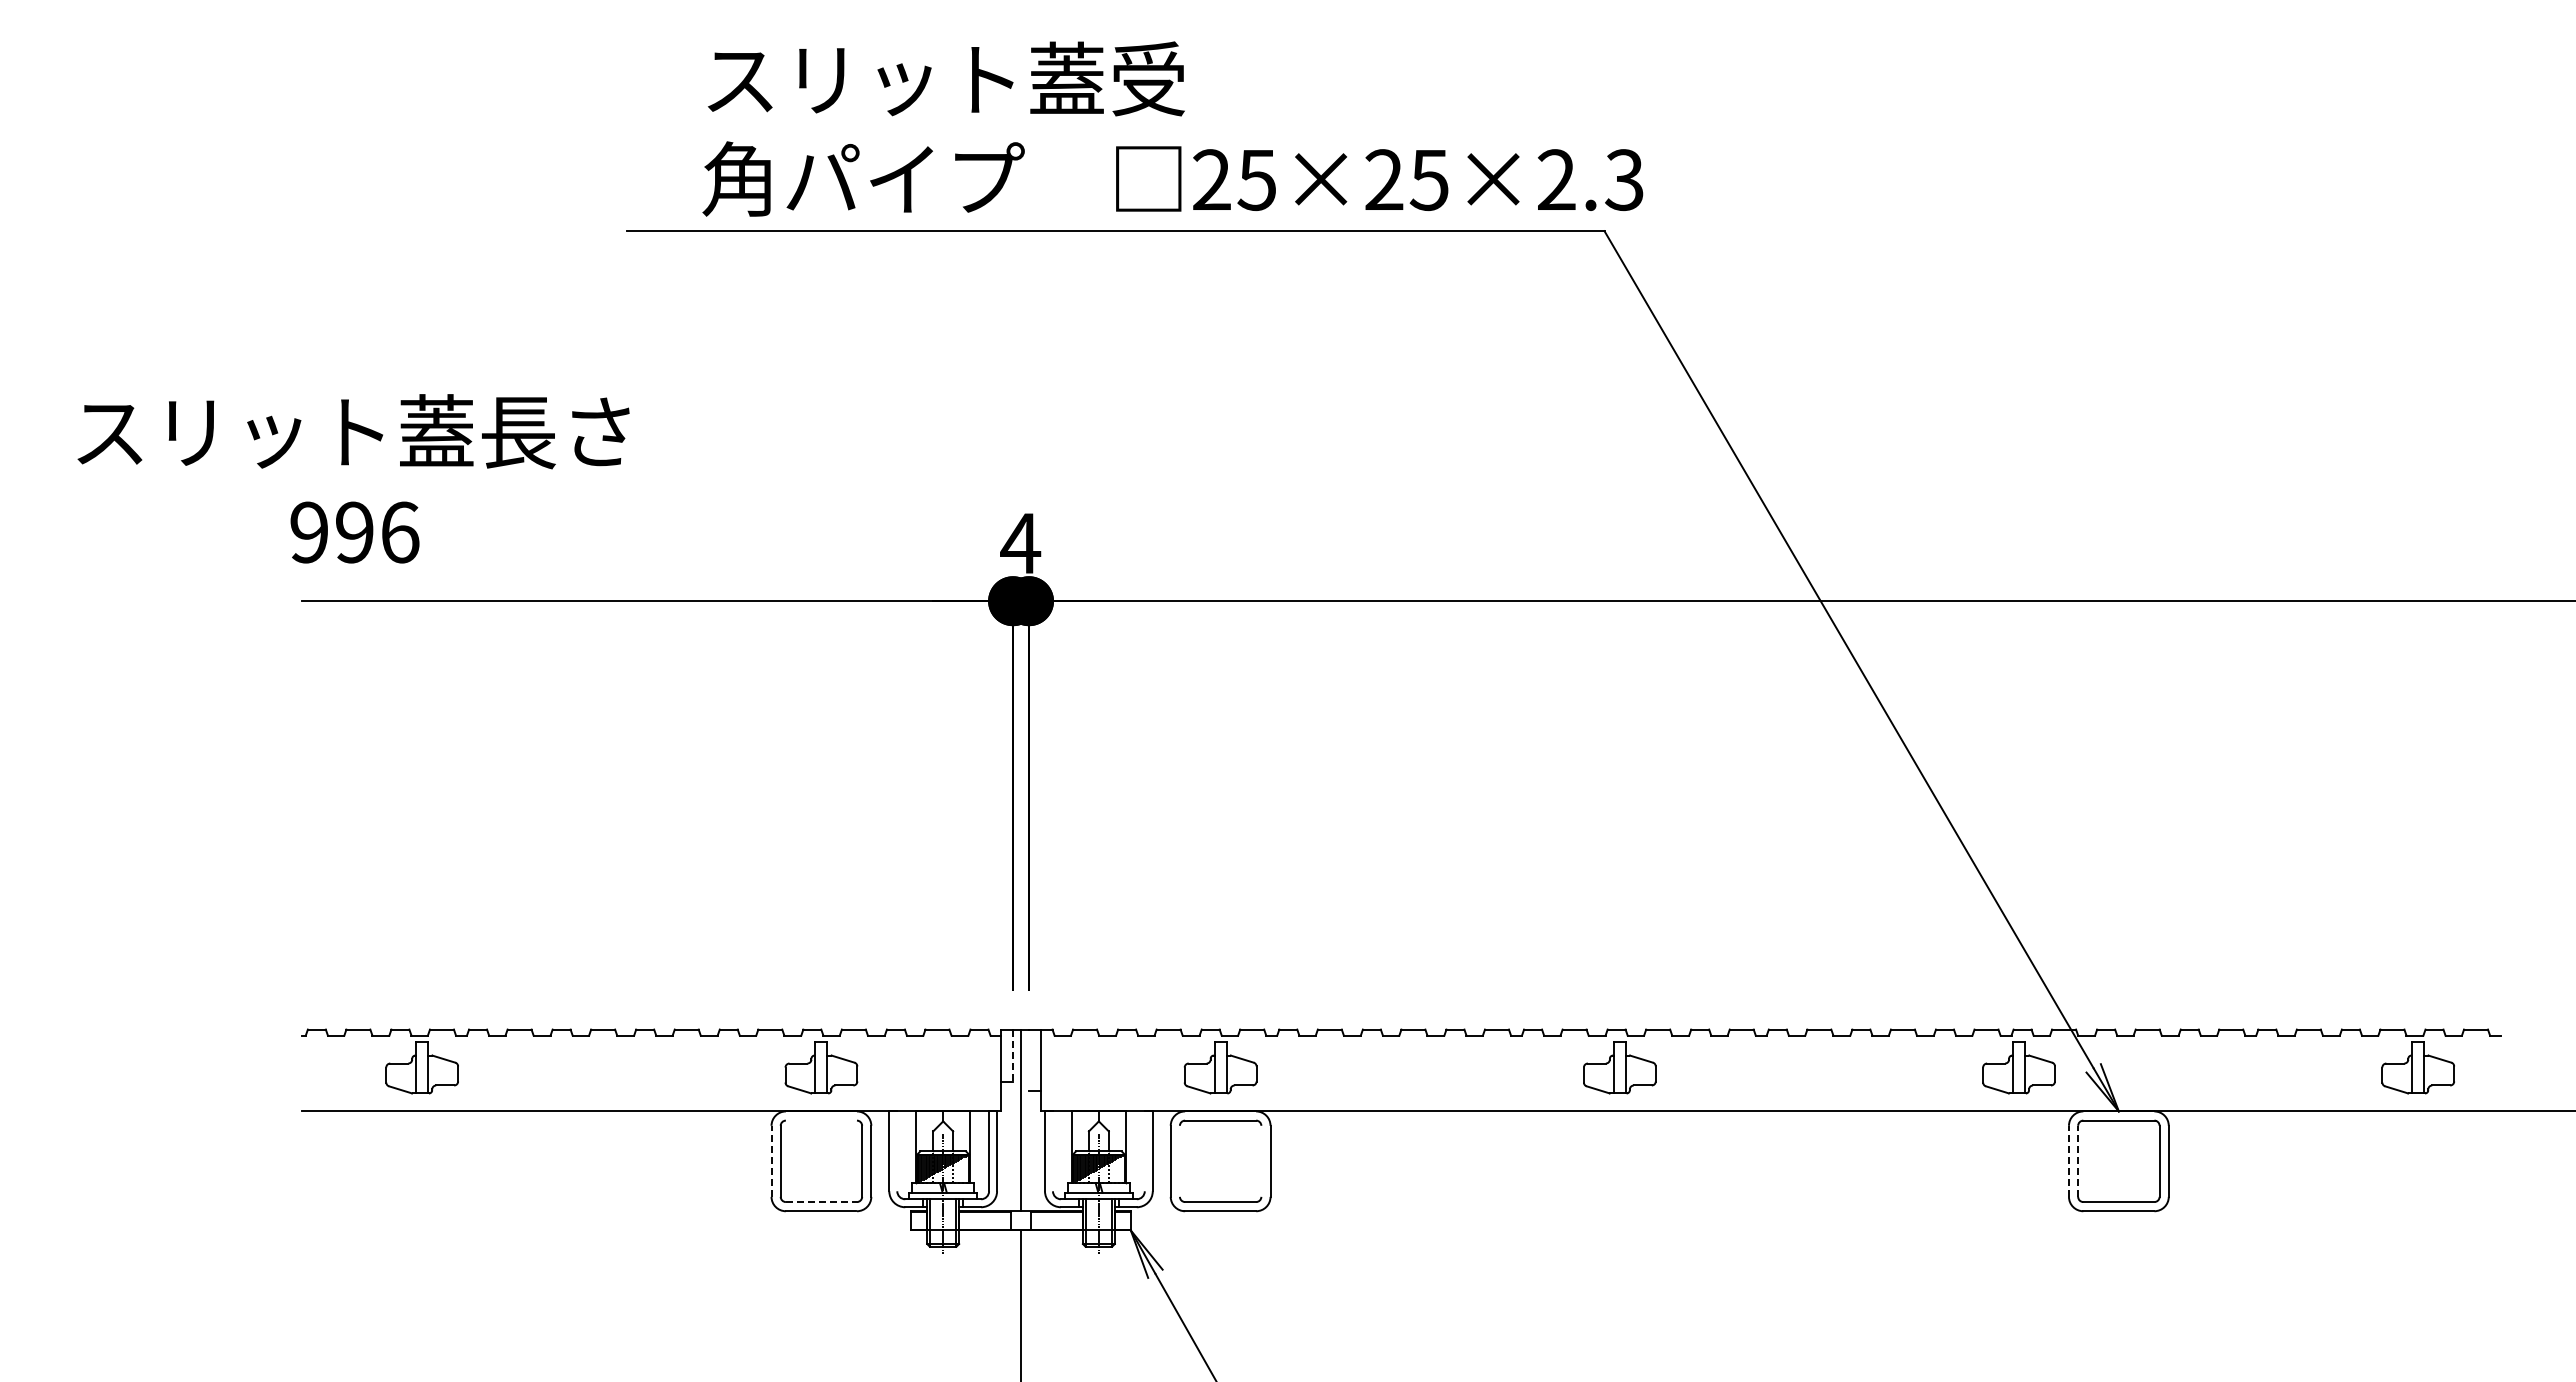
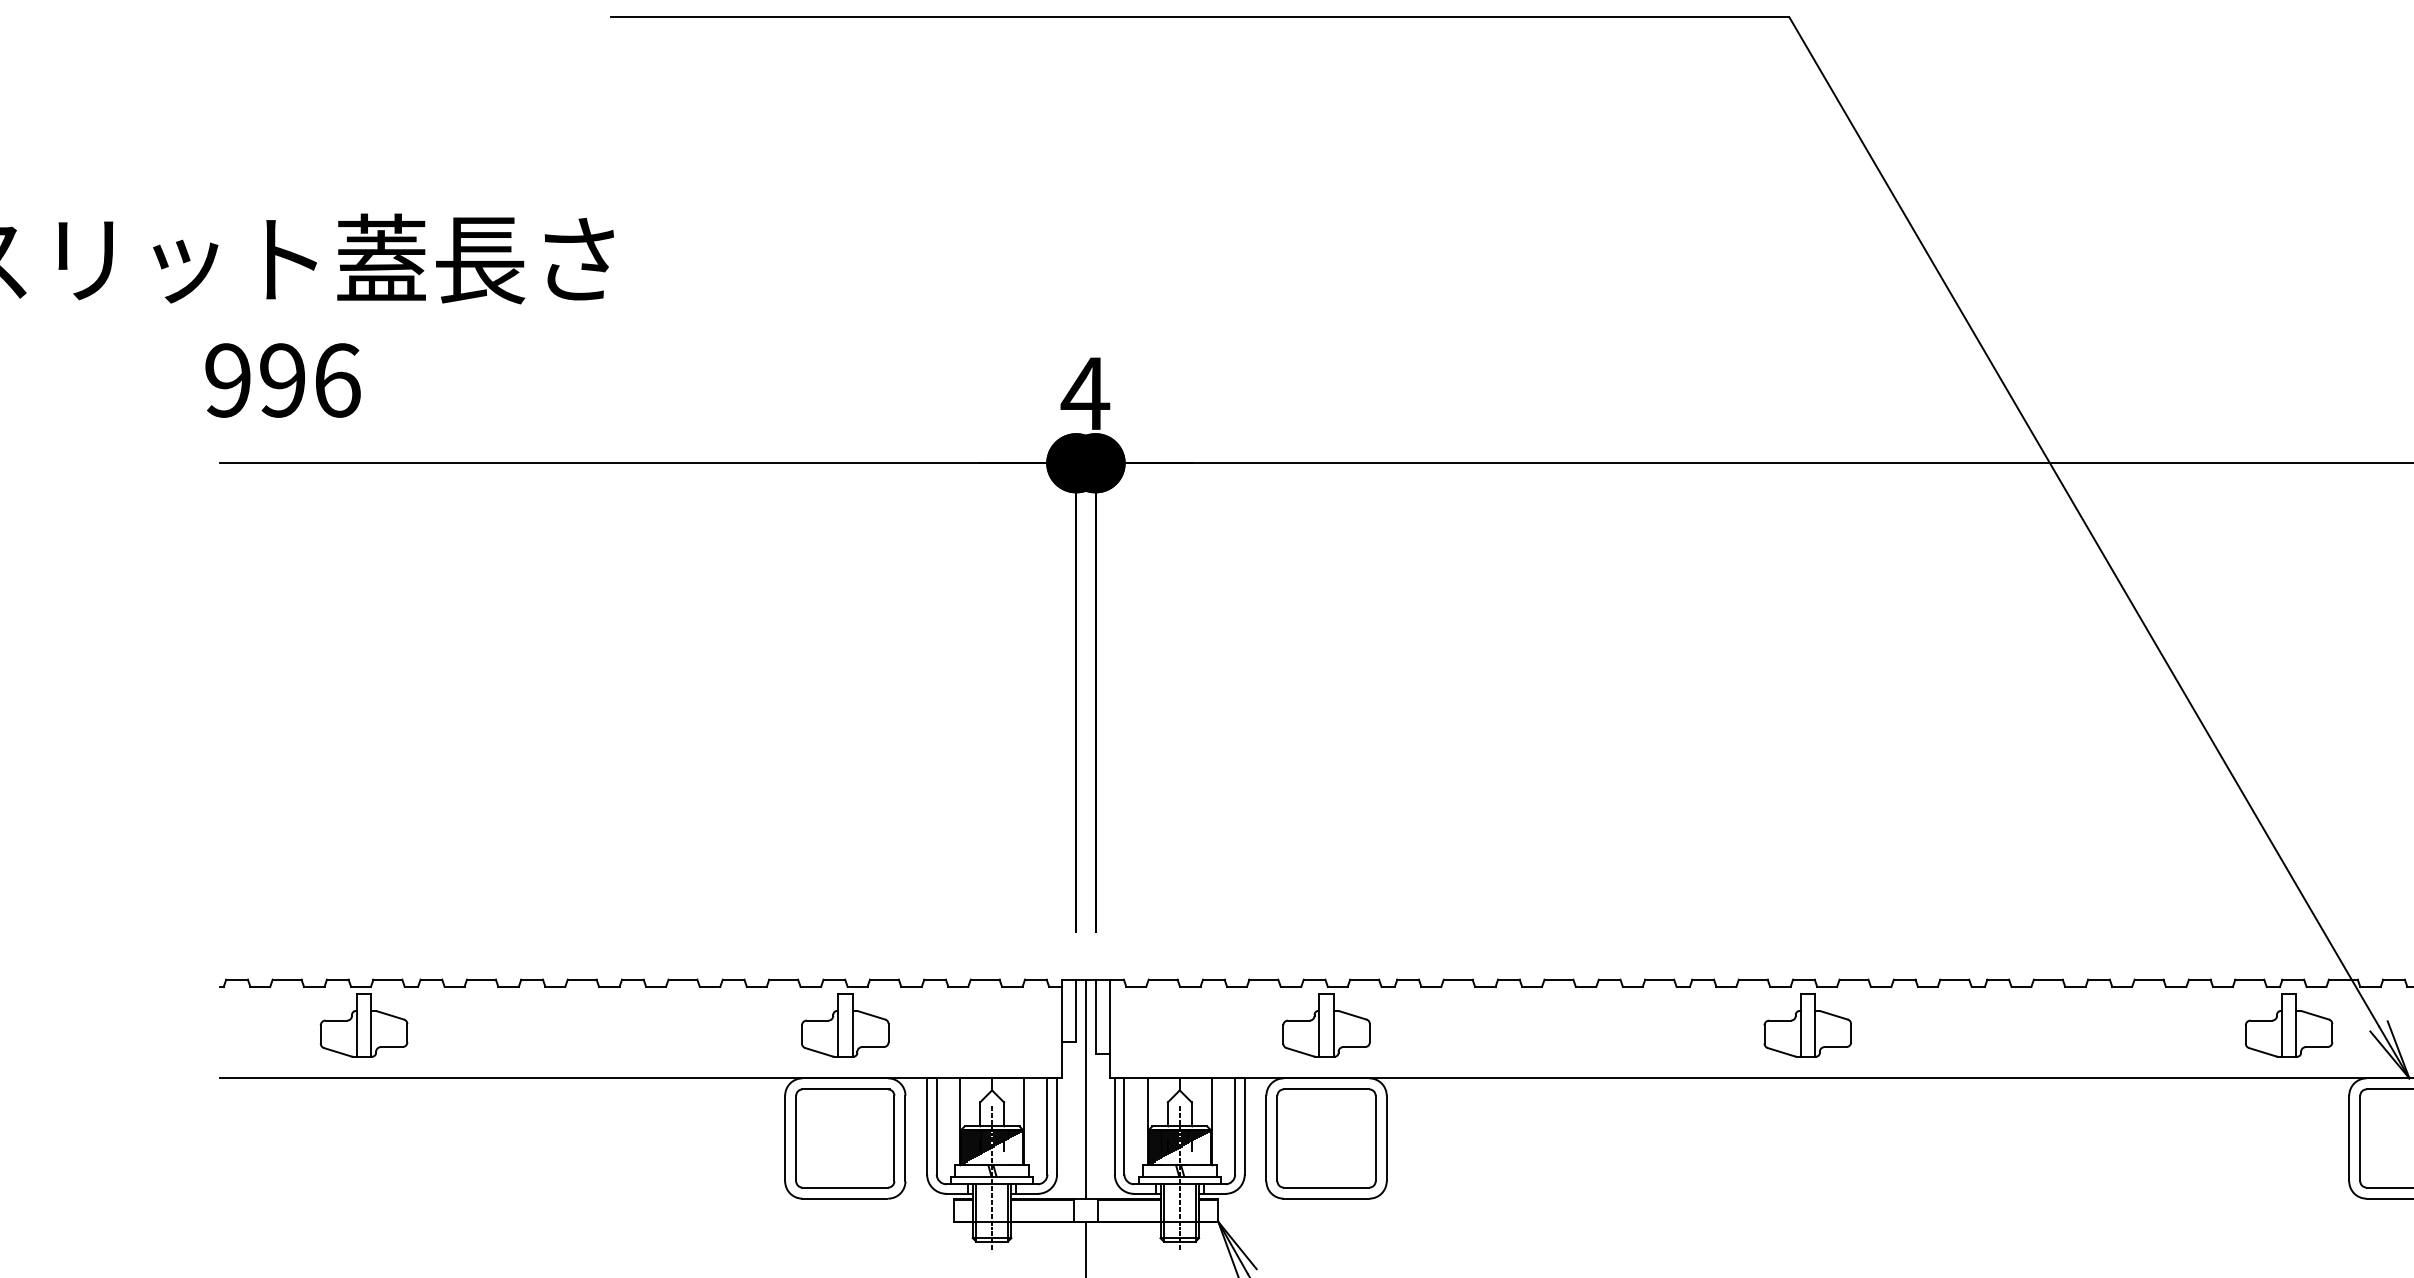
line: (1013, 1055) -> (1076, 1010), dashed -> solid
line: (1029, 1060) -> (1096, 1016), added
line: (821, 1120) -> (845, 1089), added
line: (897, 1151) -> (937, 1126), added
line: (1052, 1151) -> (1123, 1126), added
line: (1144, 1151) -> (1234, 1126), added
line: (1179, 1160) -> (1276, 1137), added
line: (1261, 1160) -> (1375, 1137), added
line: (771, 1161) -> (785, 1138), dashed -> solid
line: (2068, 1161) -> (2348, 1138), dashed -> solid
line: (2078, 1161) -> (2360, 1138), dashed -> solid
line: (821, 1202) -> (845, 1188), dashed -> solid

